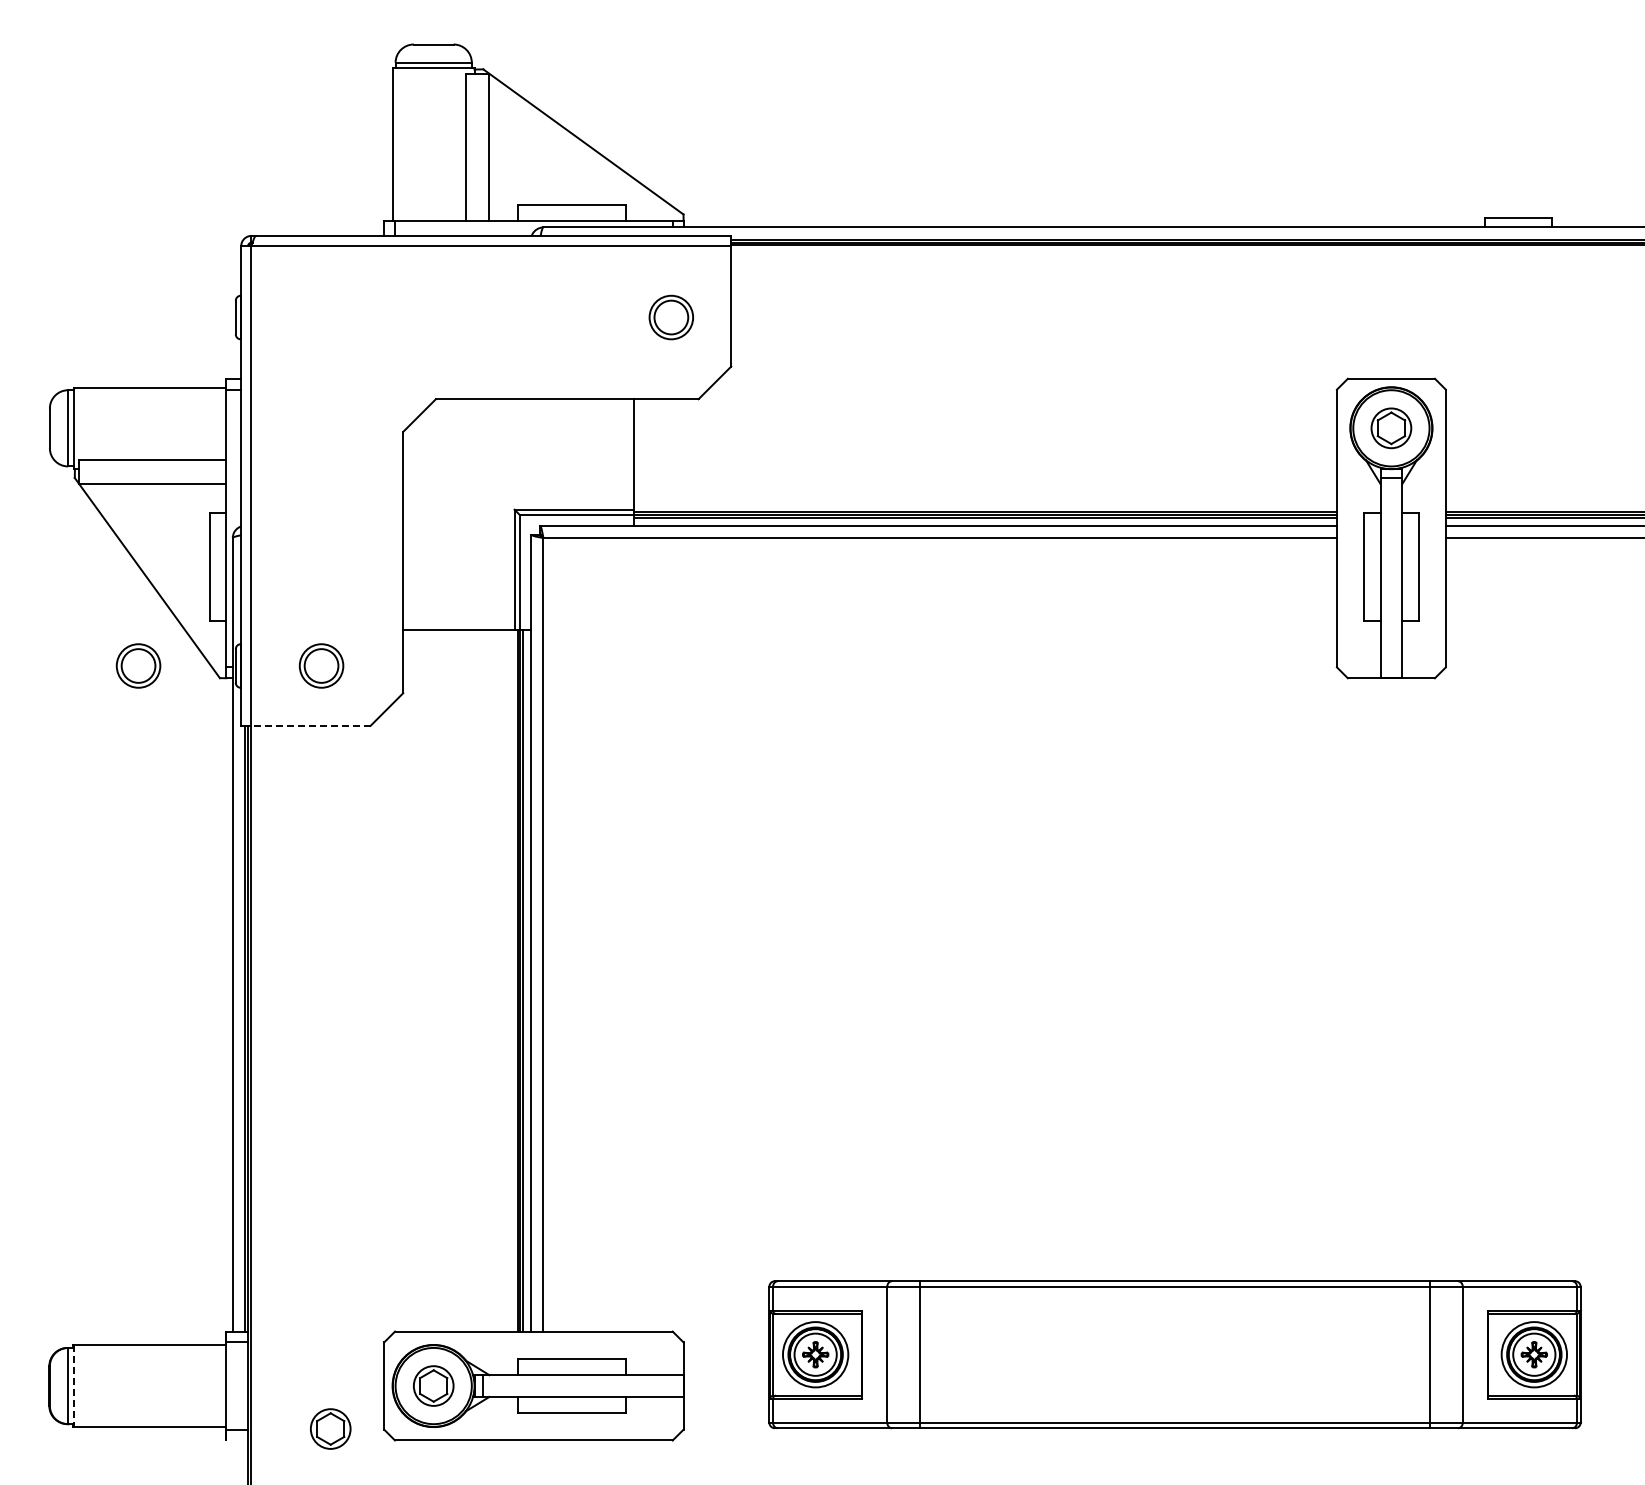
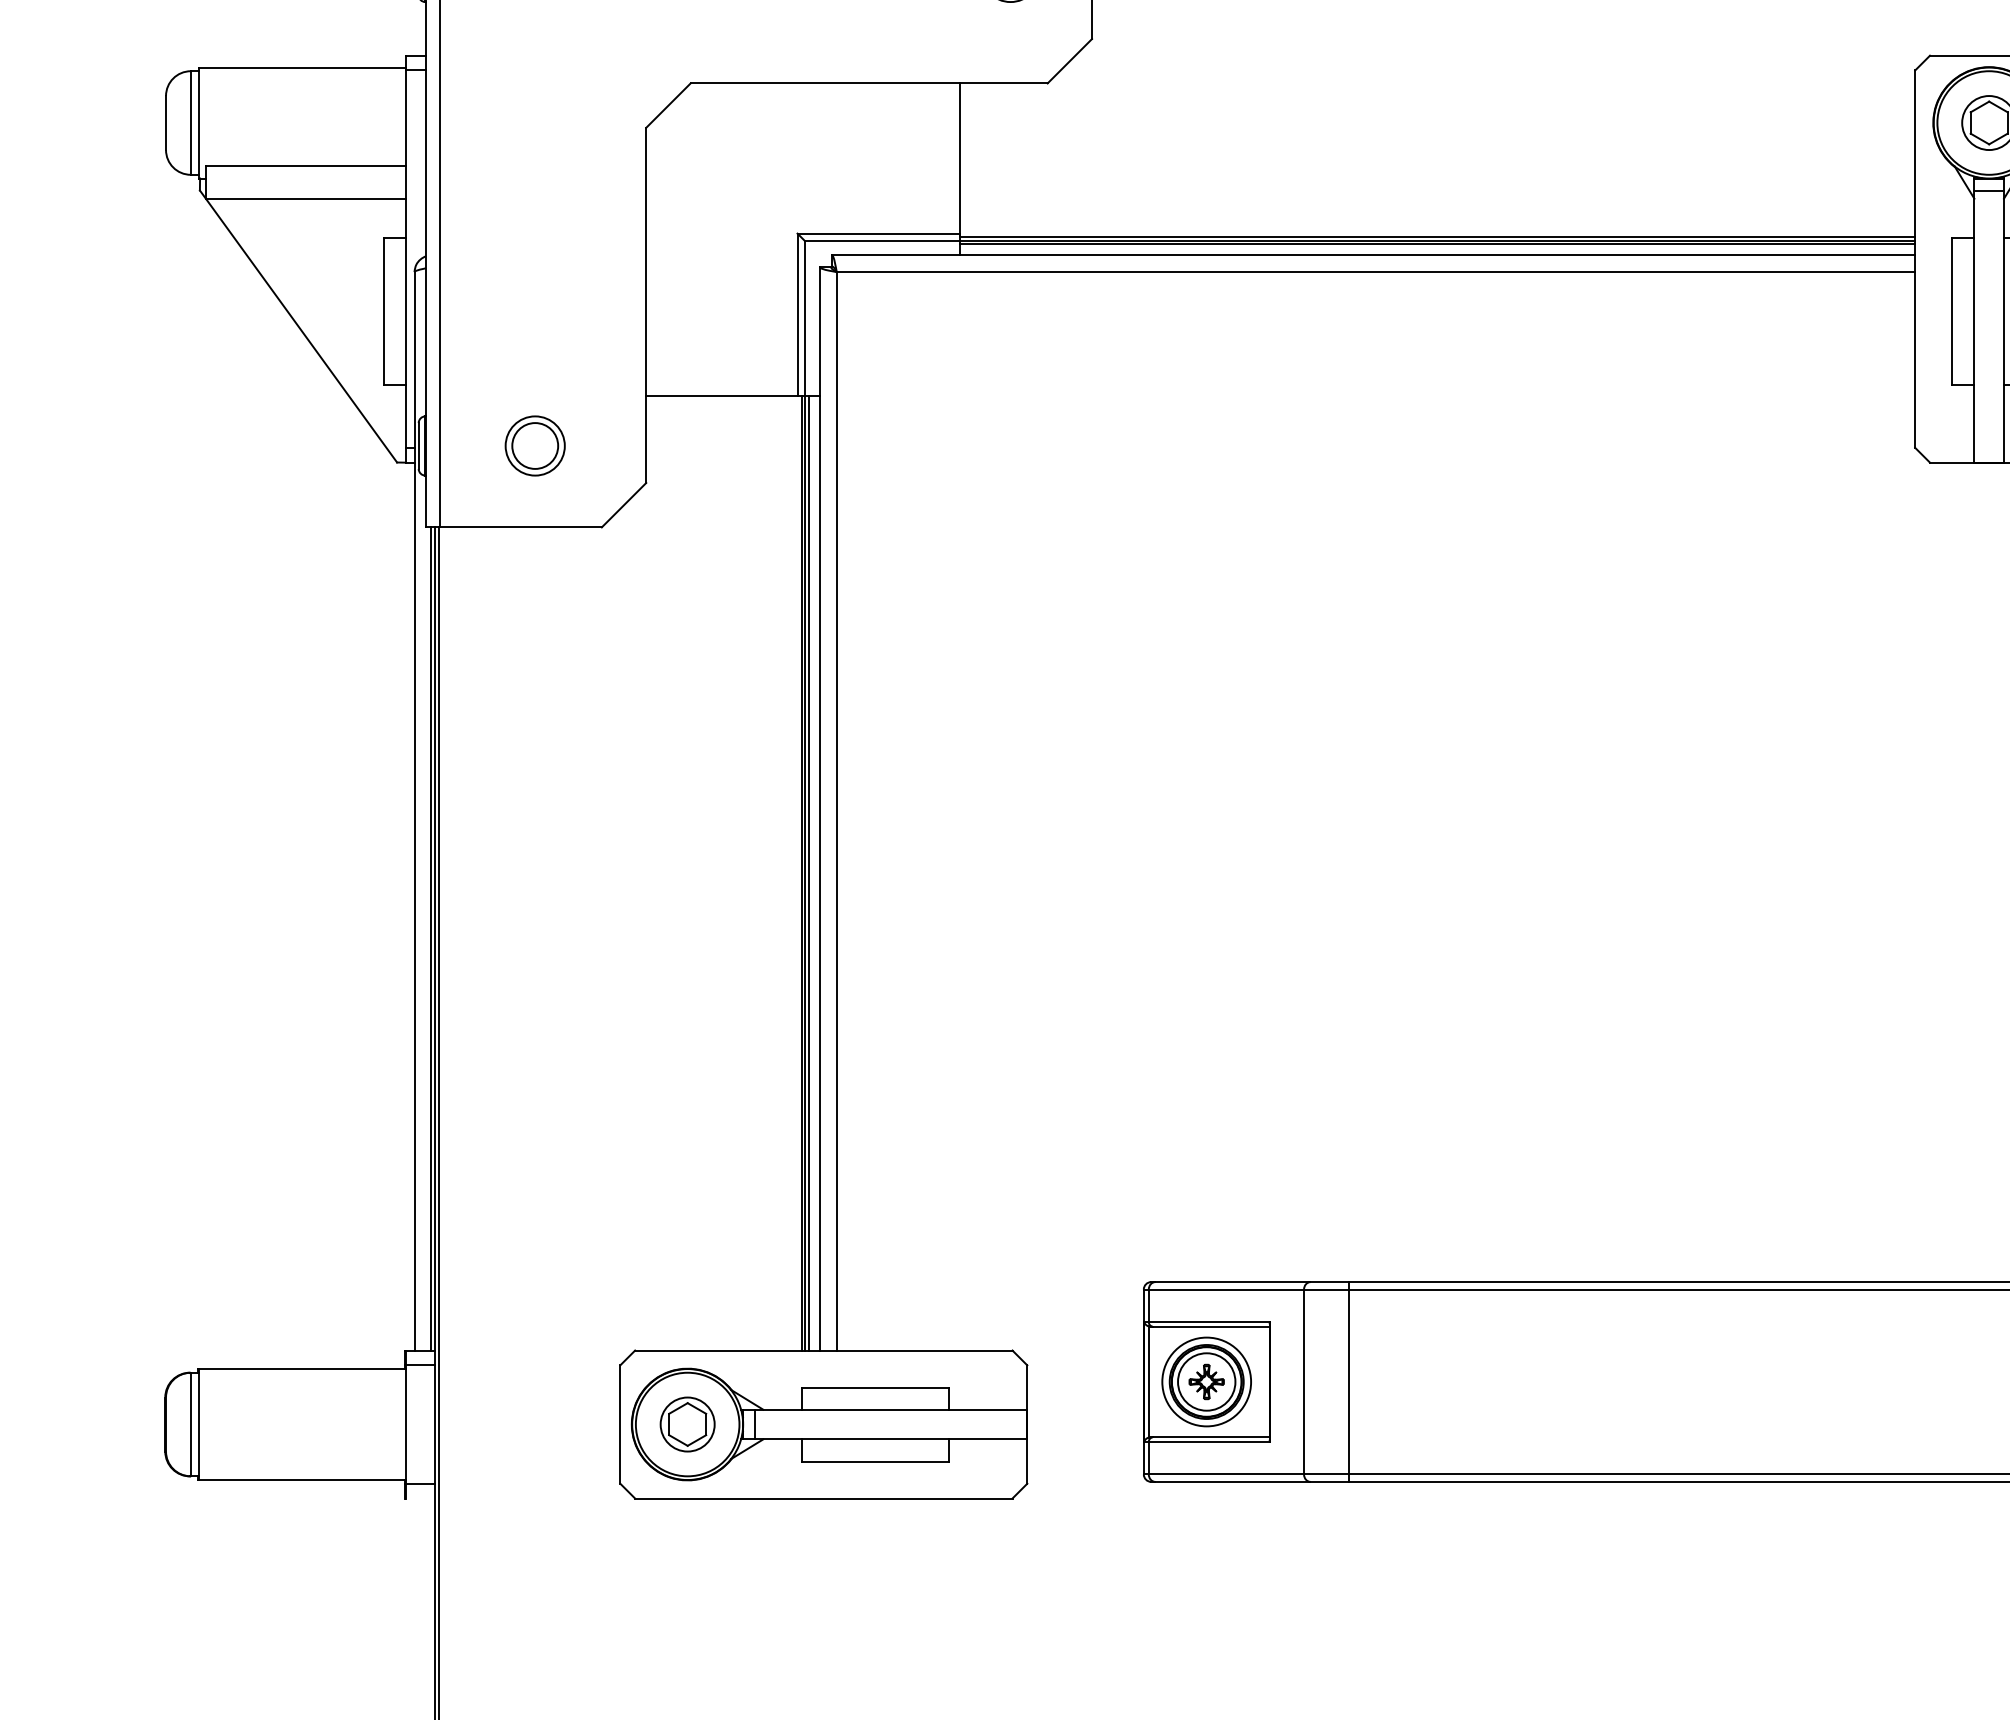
part: (138, 665) -> (286, 445), removed
line: (311, 725) -> (521, 526), dashed -> solid
line: (73, 1386) -> (198, 1425), dashed -> solid
part: (330, 1428) -> (547, 1482), removed

